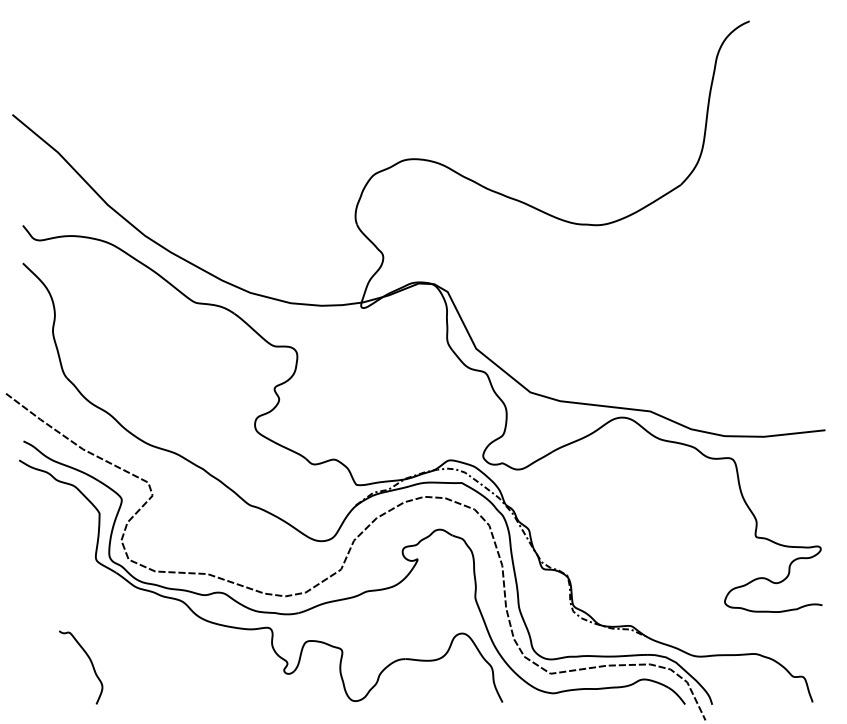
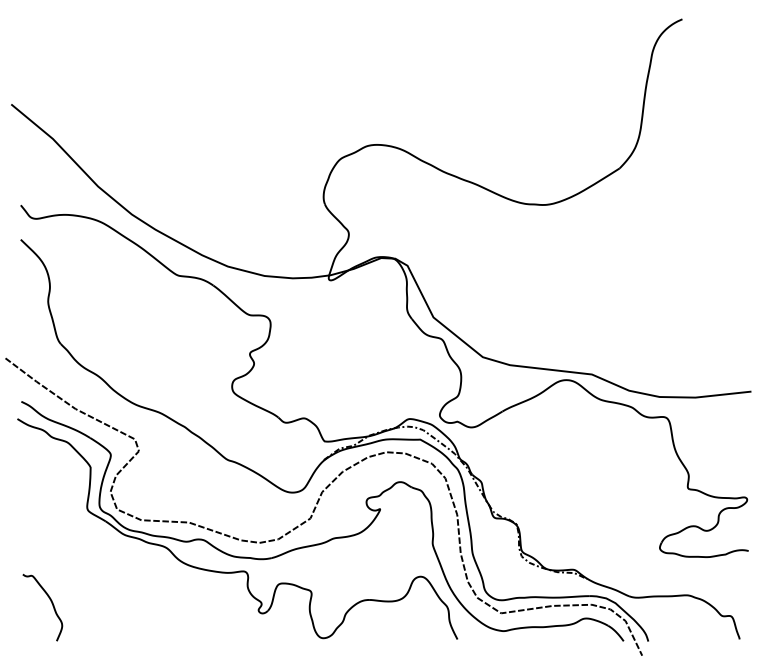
curve: (90, 662) -> (51, 603), moved

